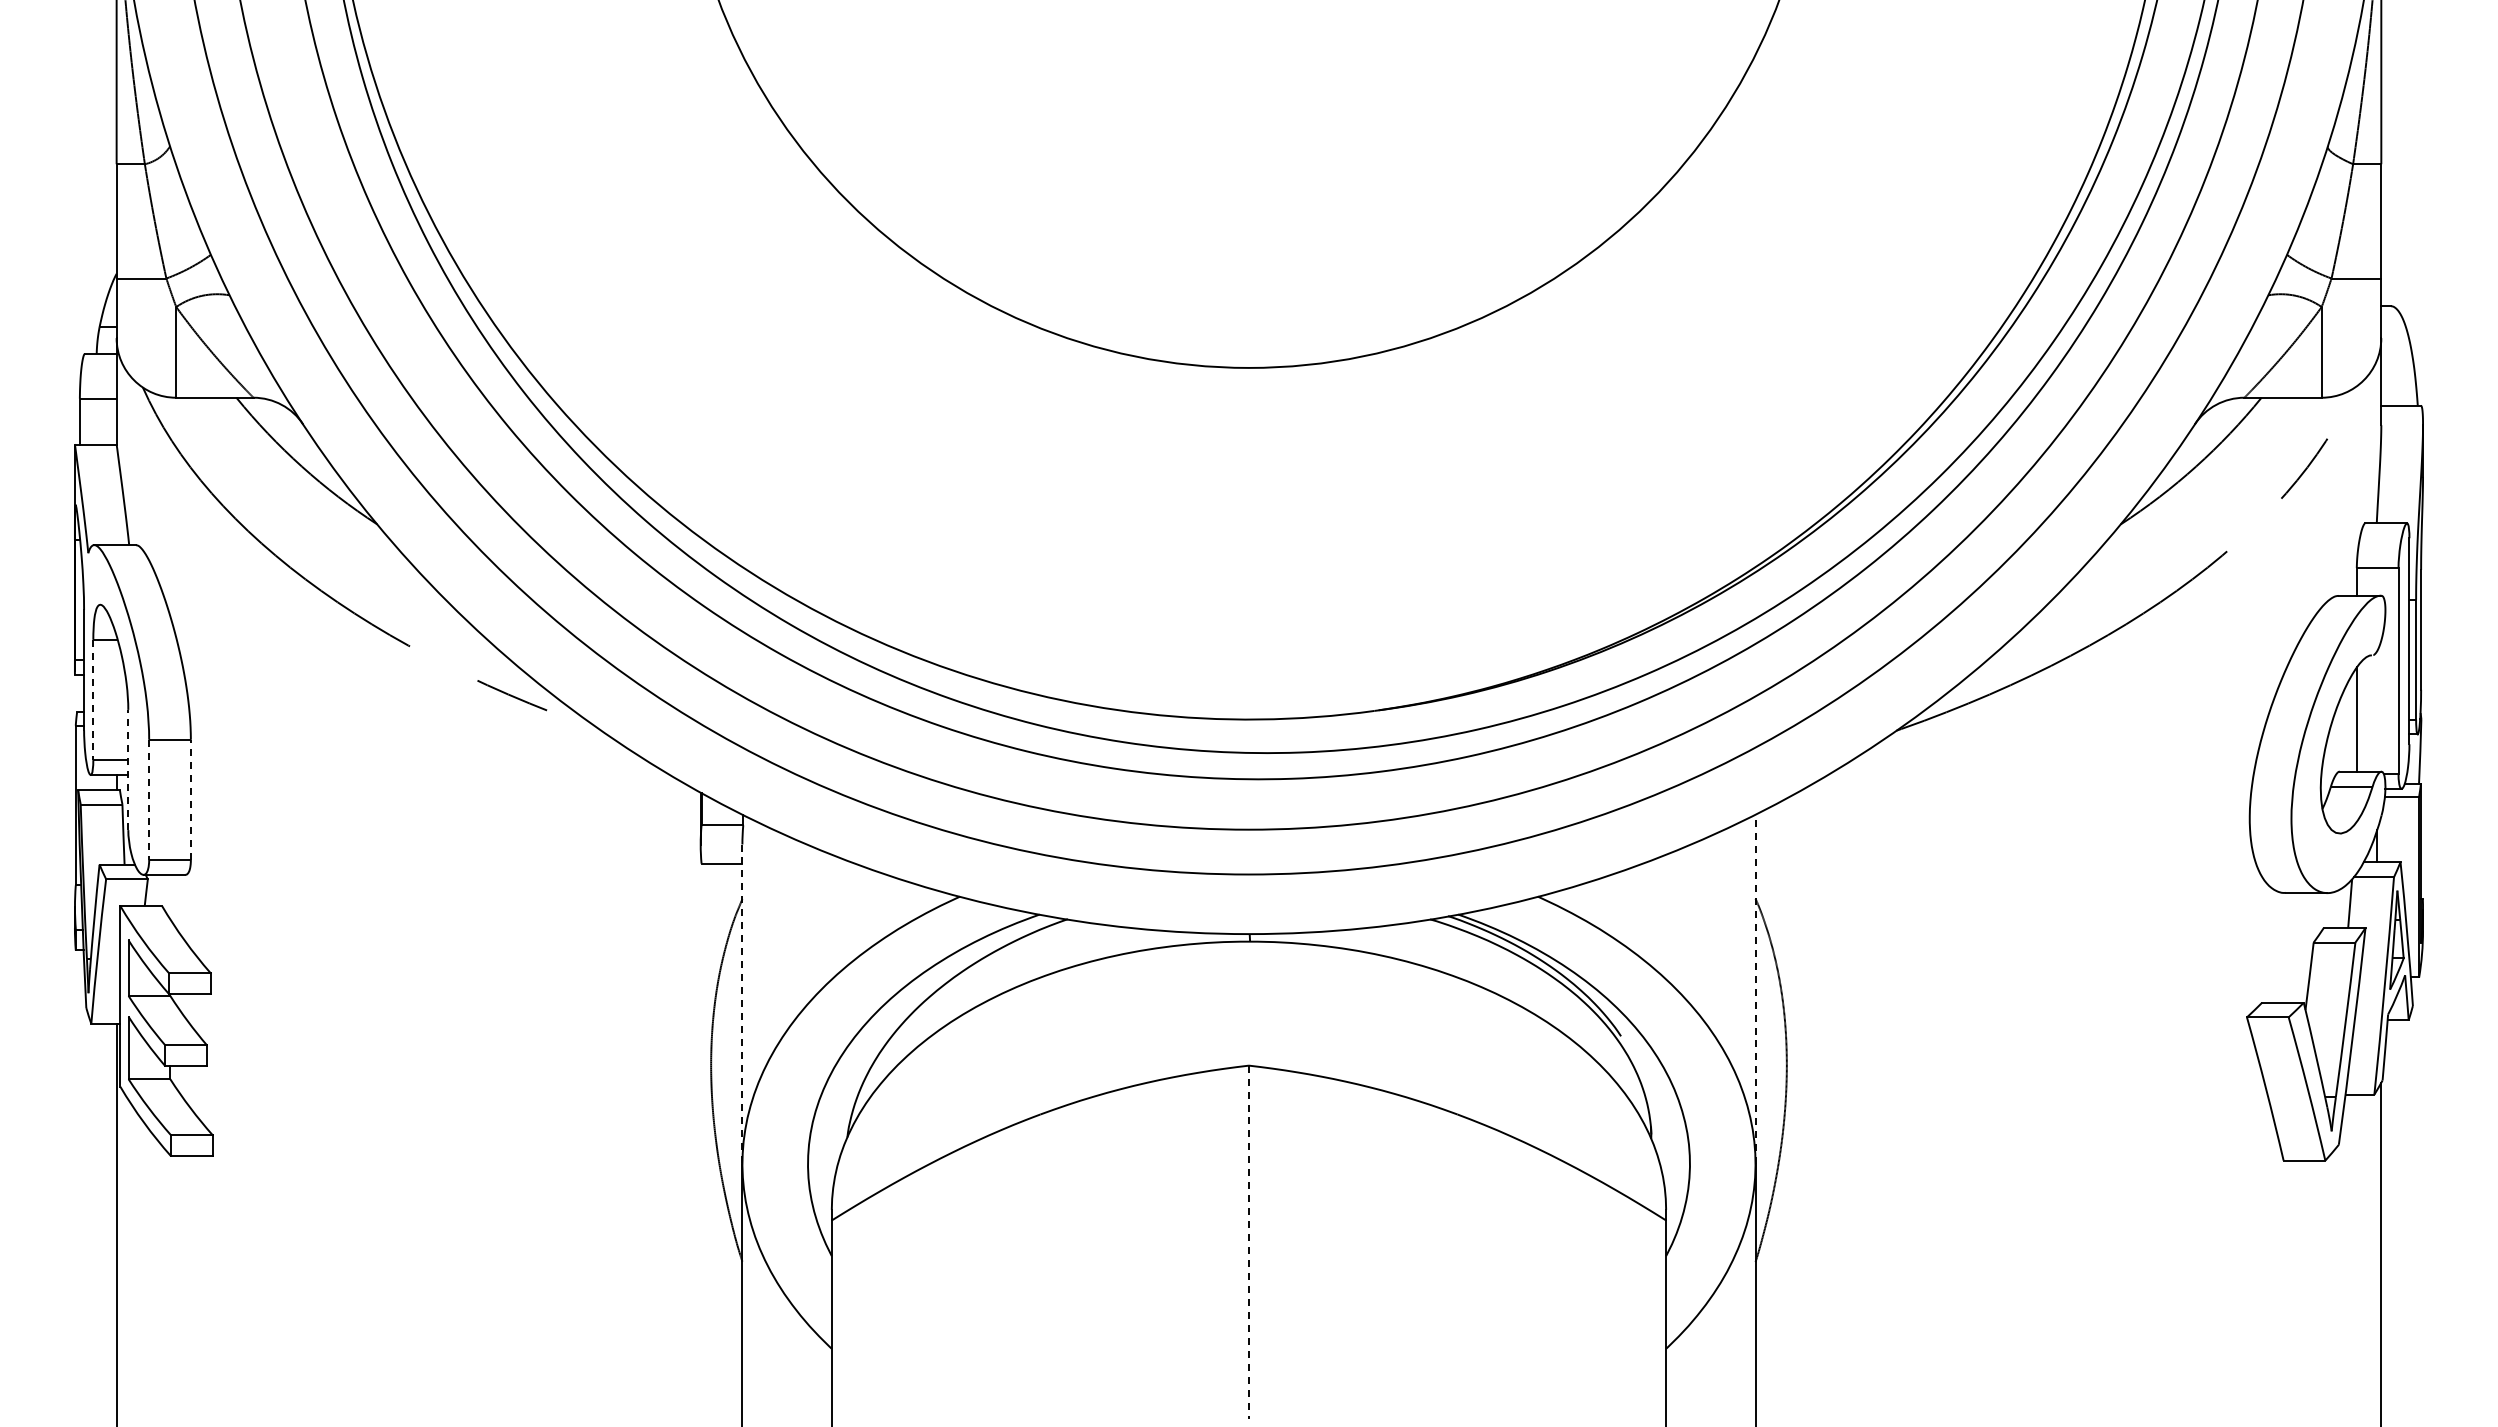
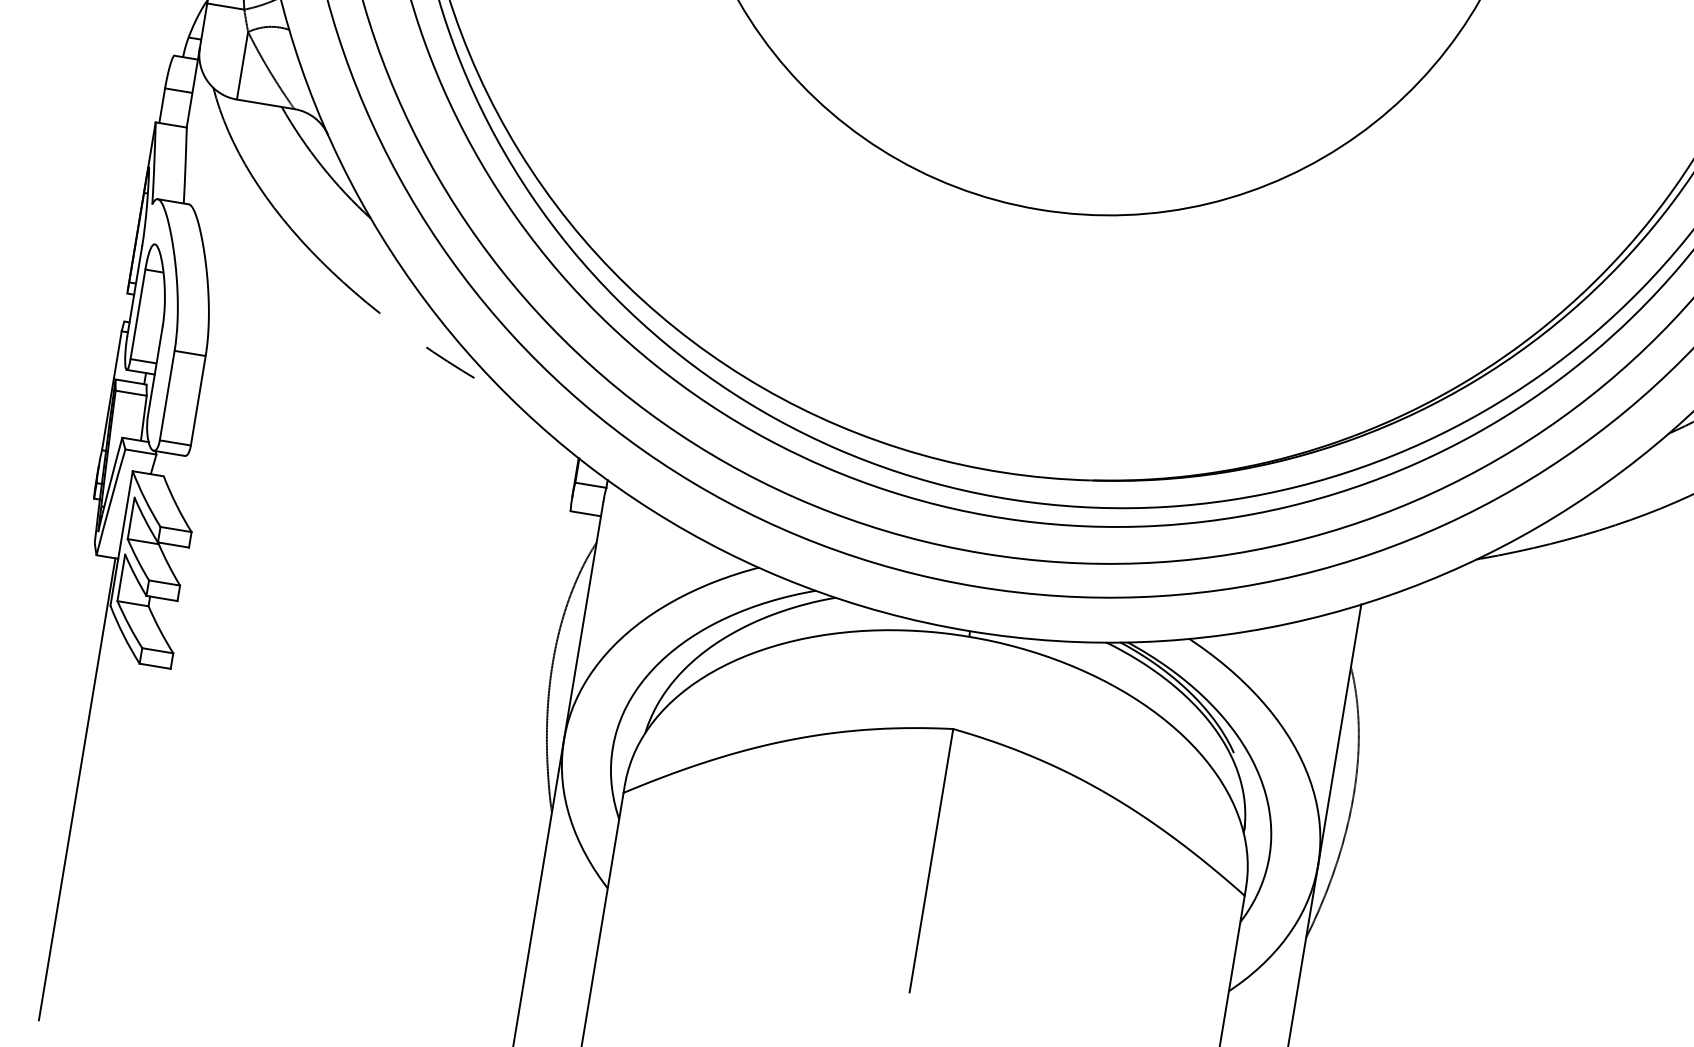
line: (93, 700) -> (138, 314), dashed -> solid
line: (128, 769) -> (155, 370), dashed -> solid
line: (190, 799) -> (198, 400), dashed -> solid
line: (149, 800) -> (167, 396), dashed -> solid
line: (1755, 989) -> (1339, 734), dashed -> solid
line: (742, 1004) -> (583, 621), dashed -> solid
line: (1248, 1242) -> (931, 860), dashed -> solid

